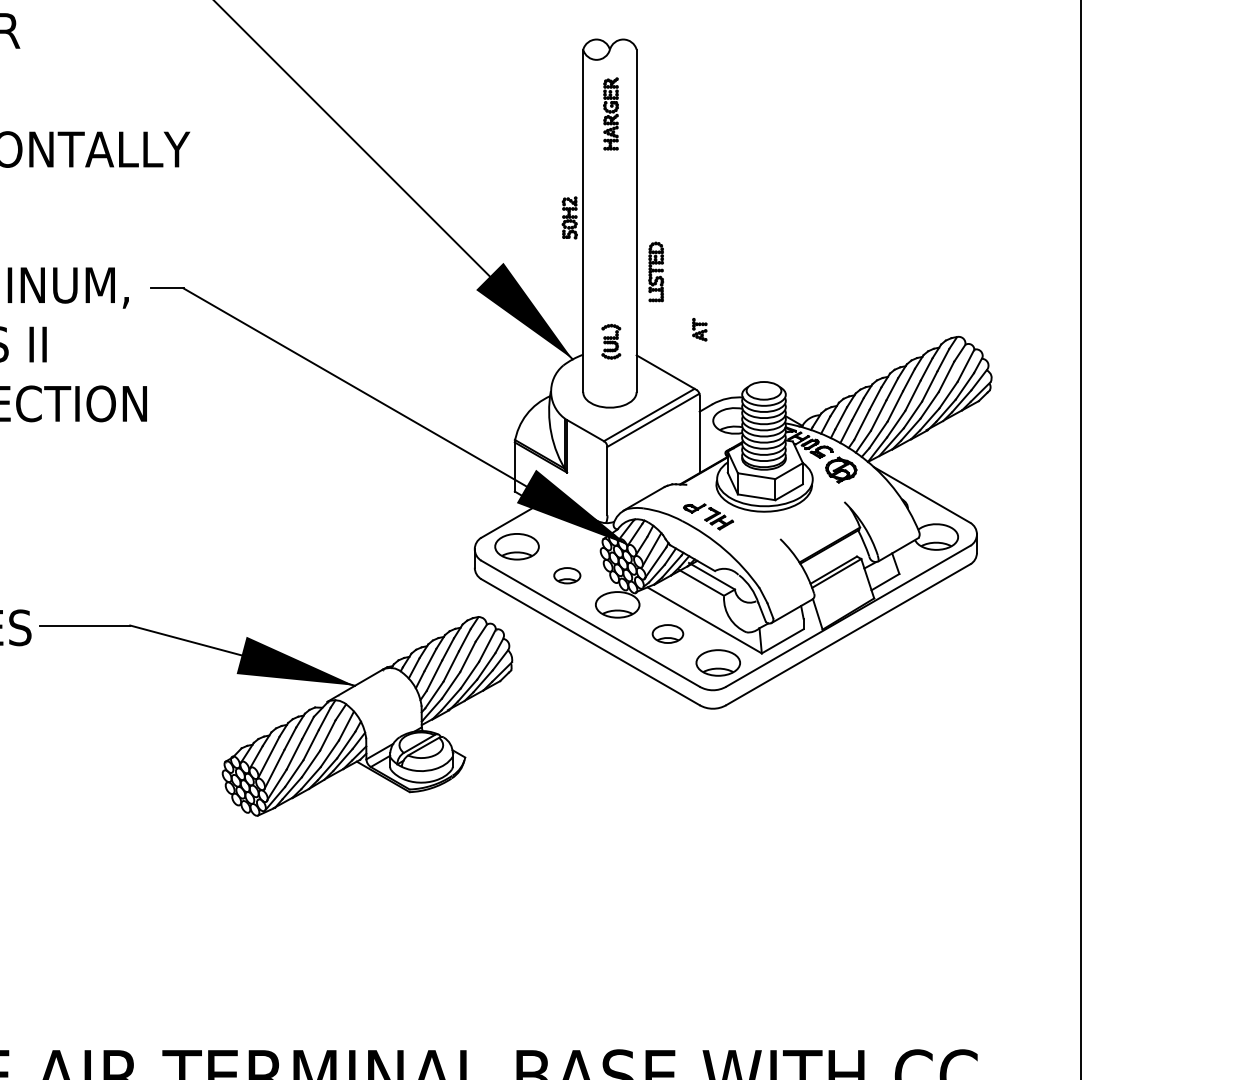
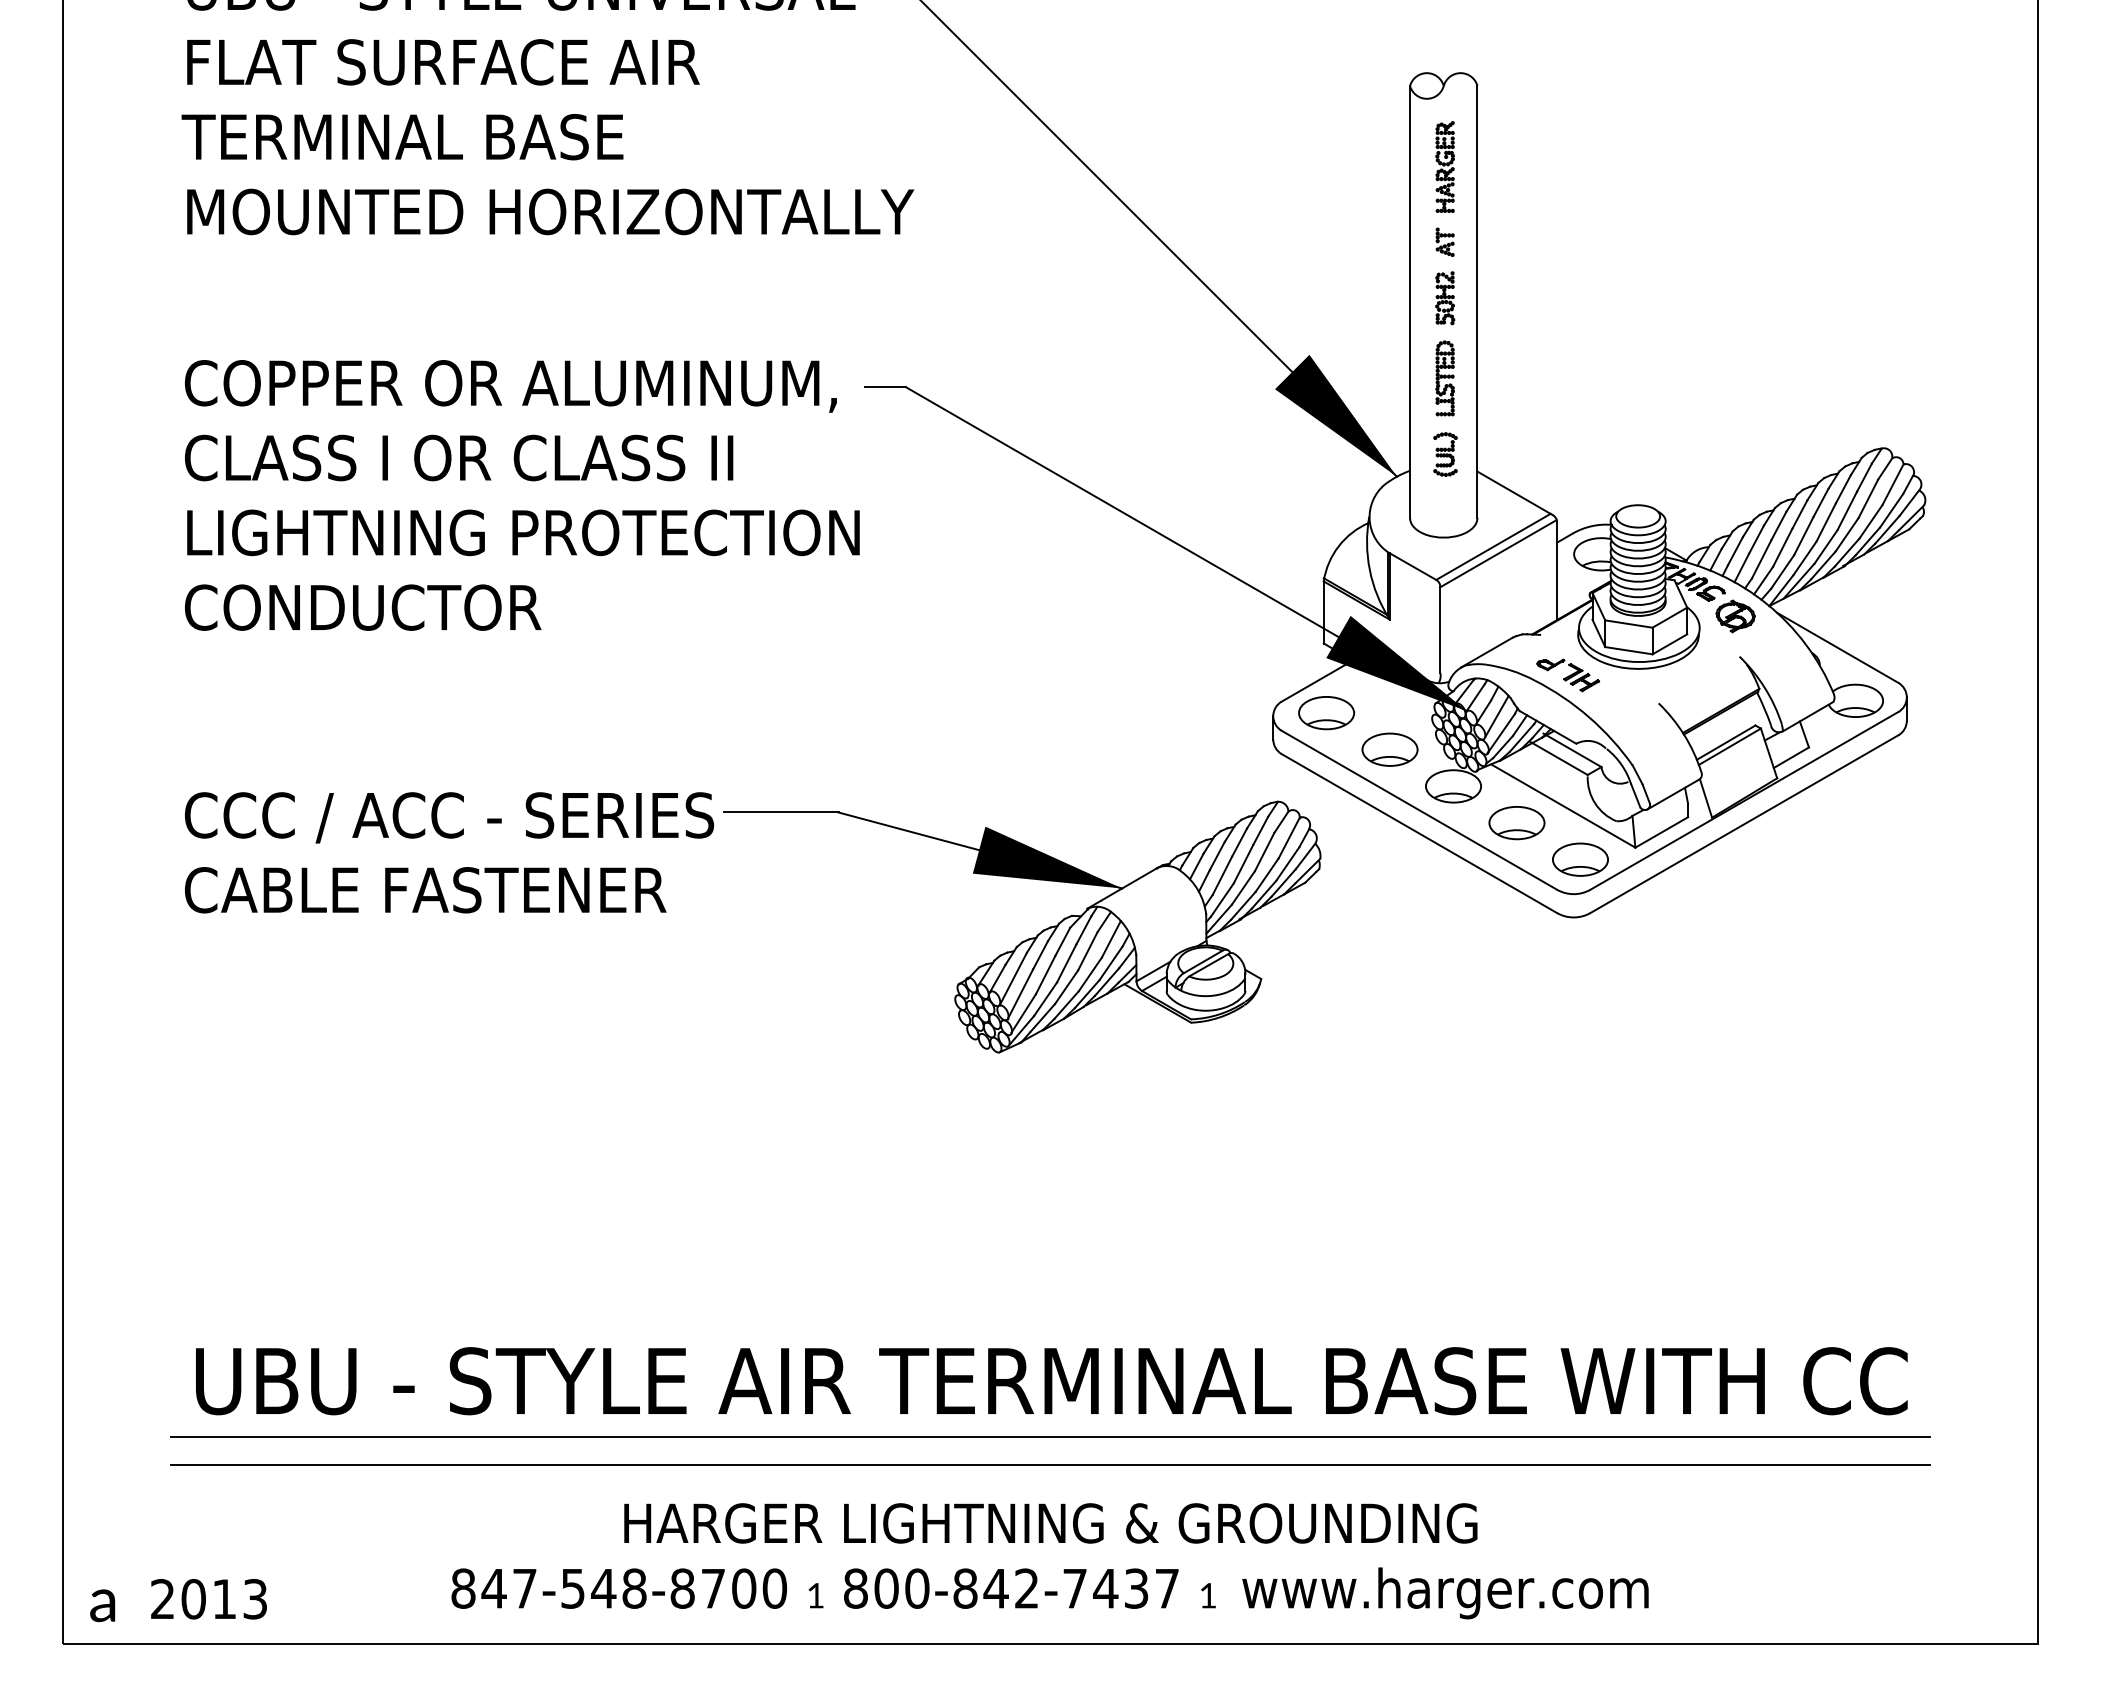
part: (570, 218) -> (1445, 298), moved
part: (655, 272) -> (1444, 378), moved
part: (699, 329) -> (1444, 241), moved
part: (566, 575) -> (1389, 749), size x1.67
part: (667, 634) -> (1516, 823), size x1.43

